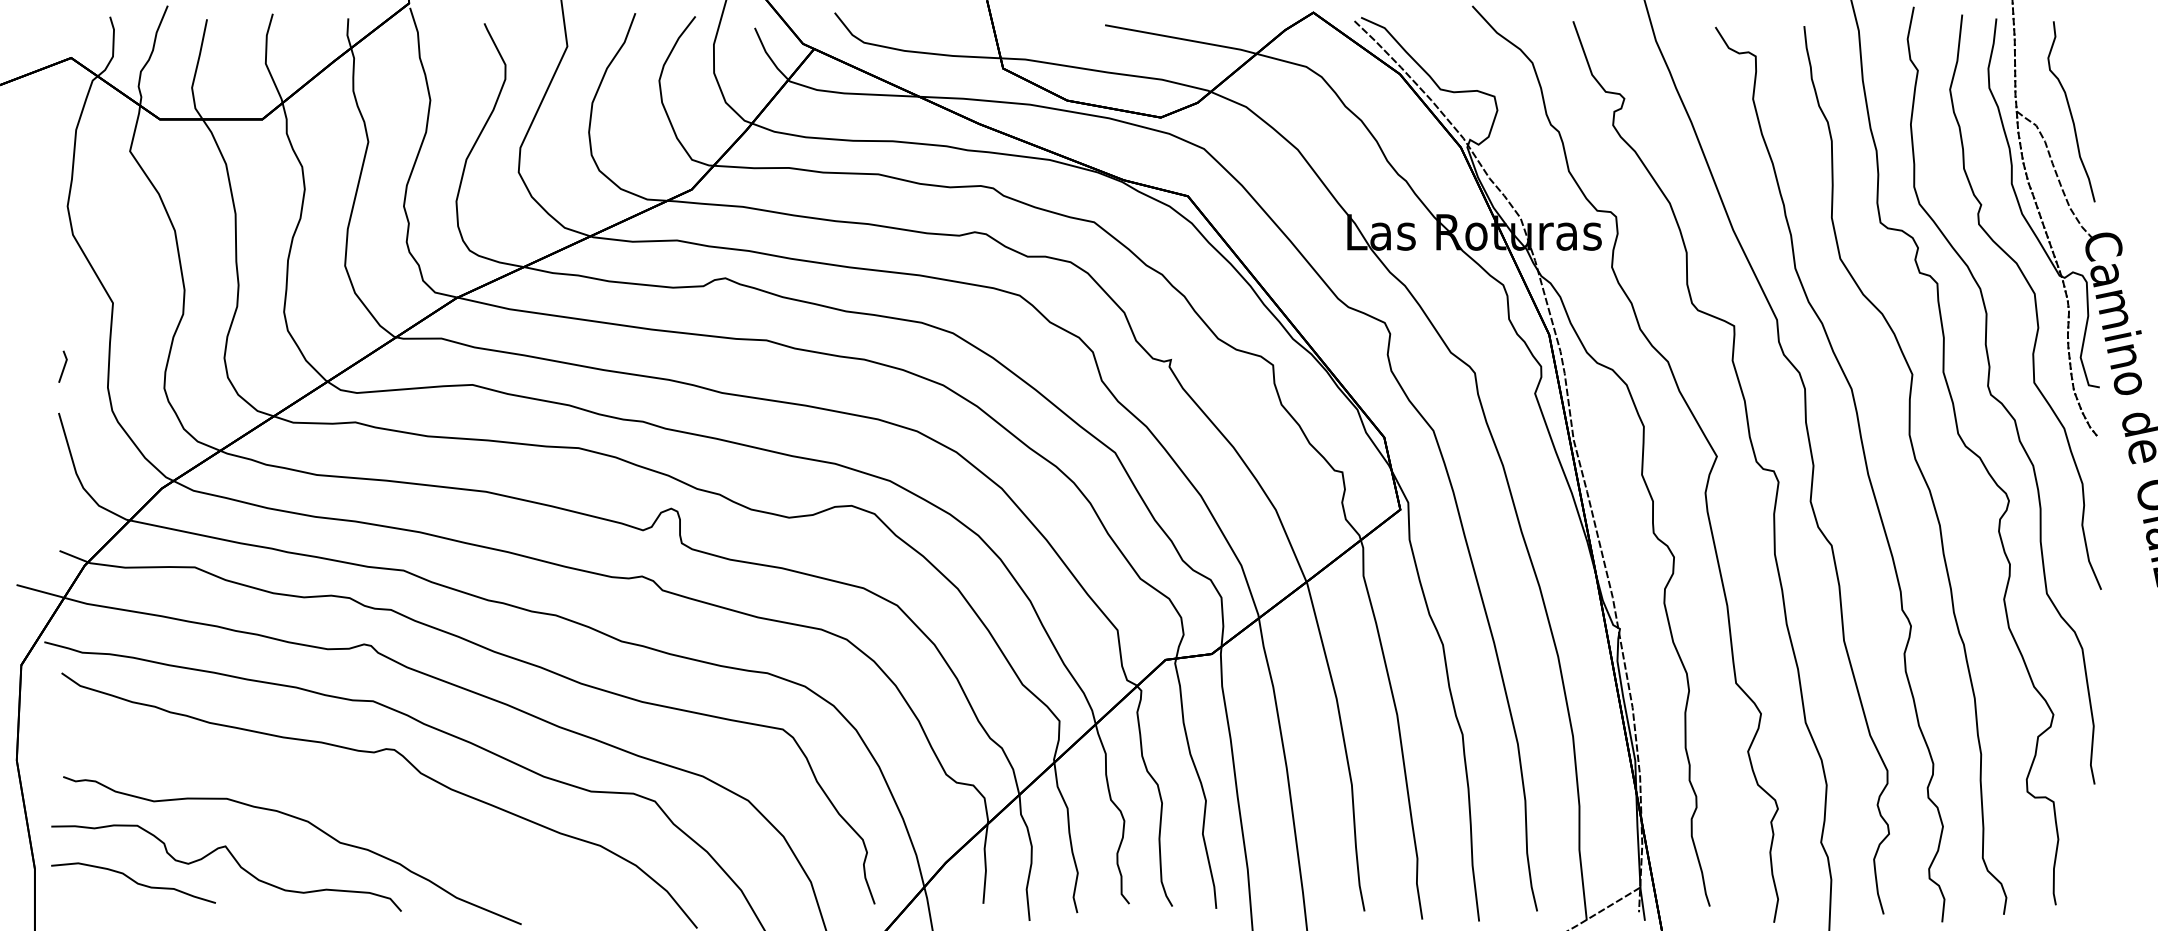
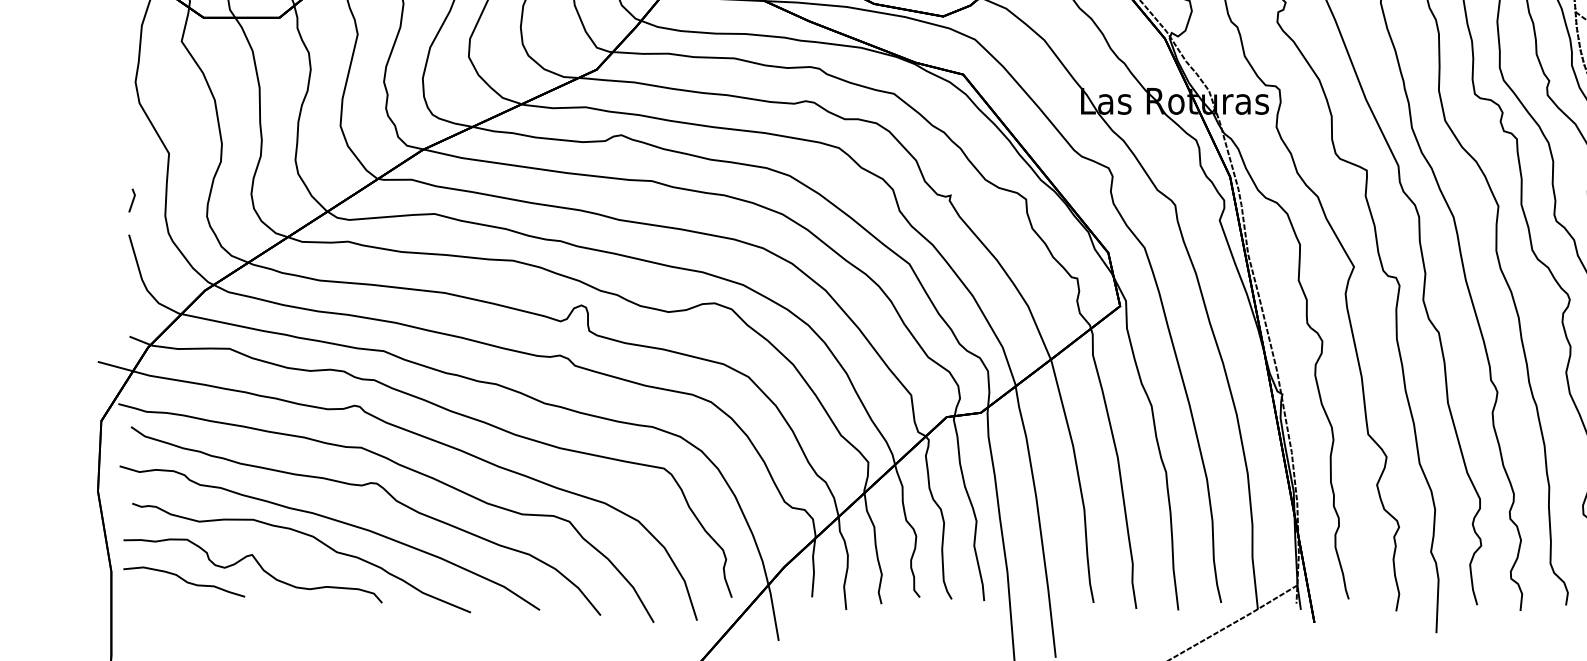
curve: (337, 800) -> (334, 521), added

